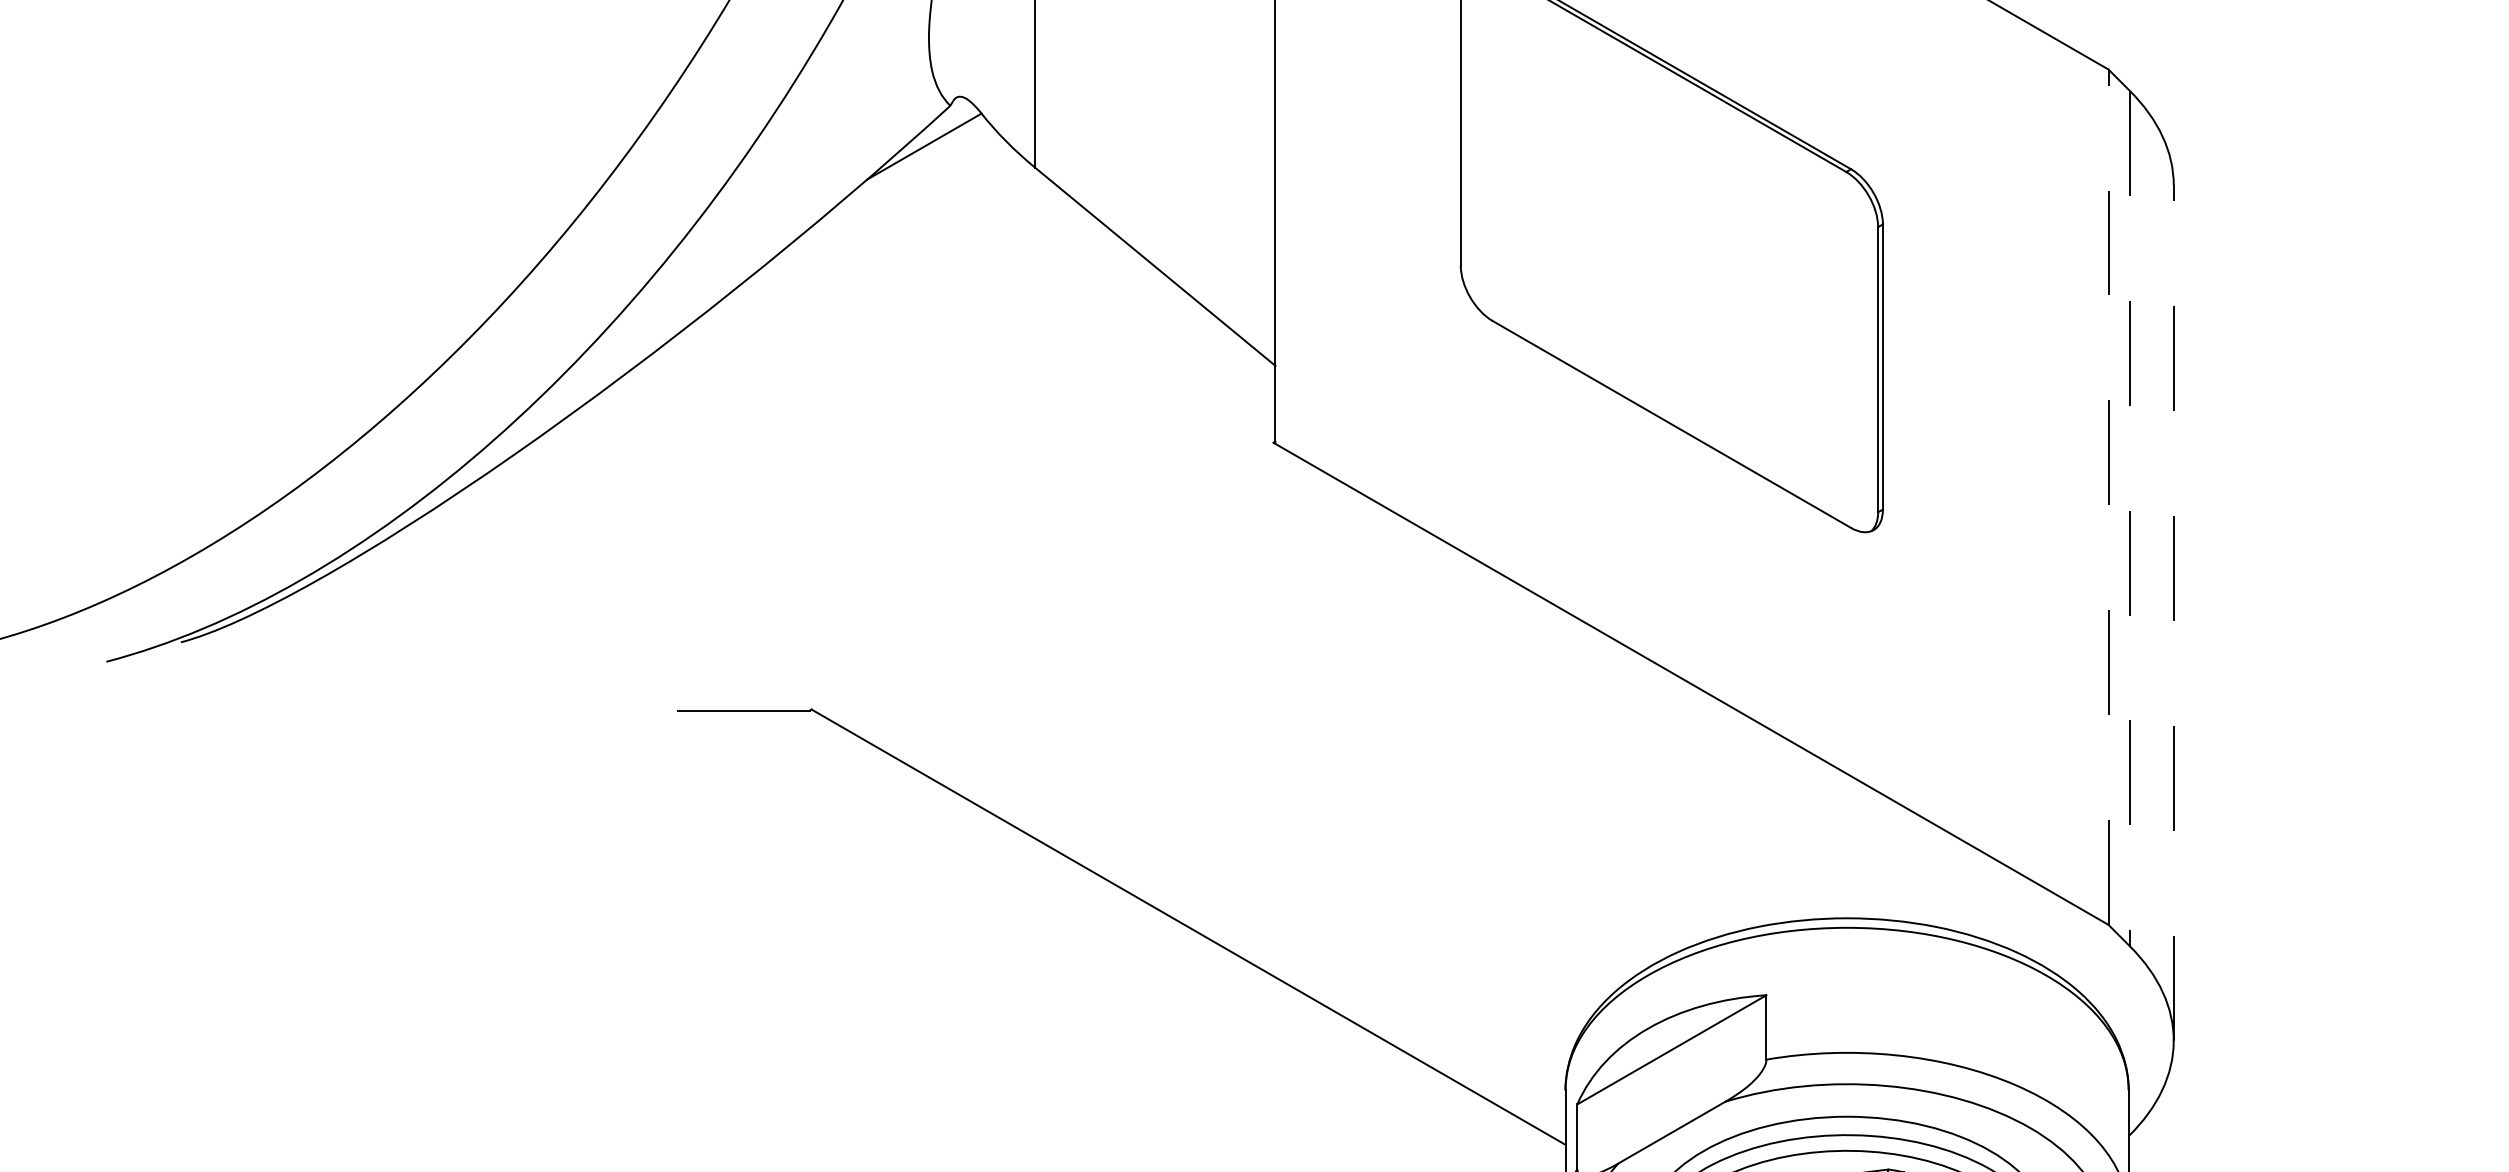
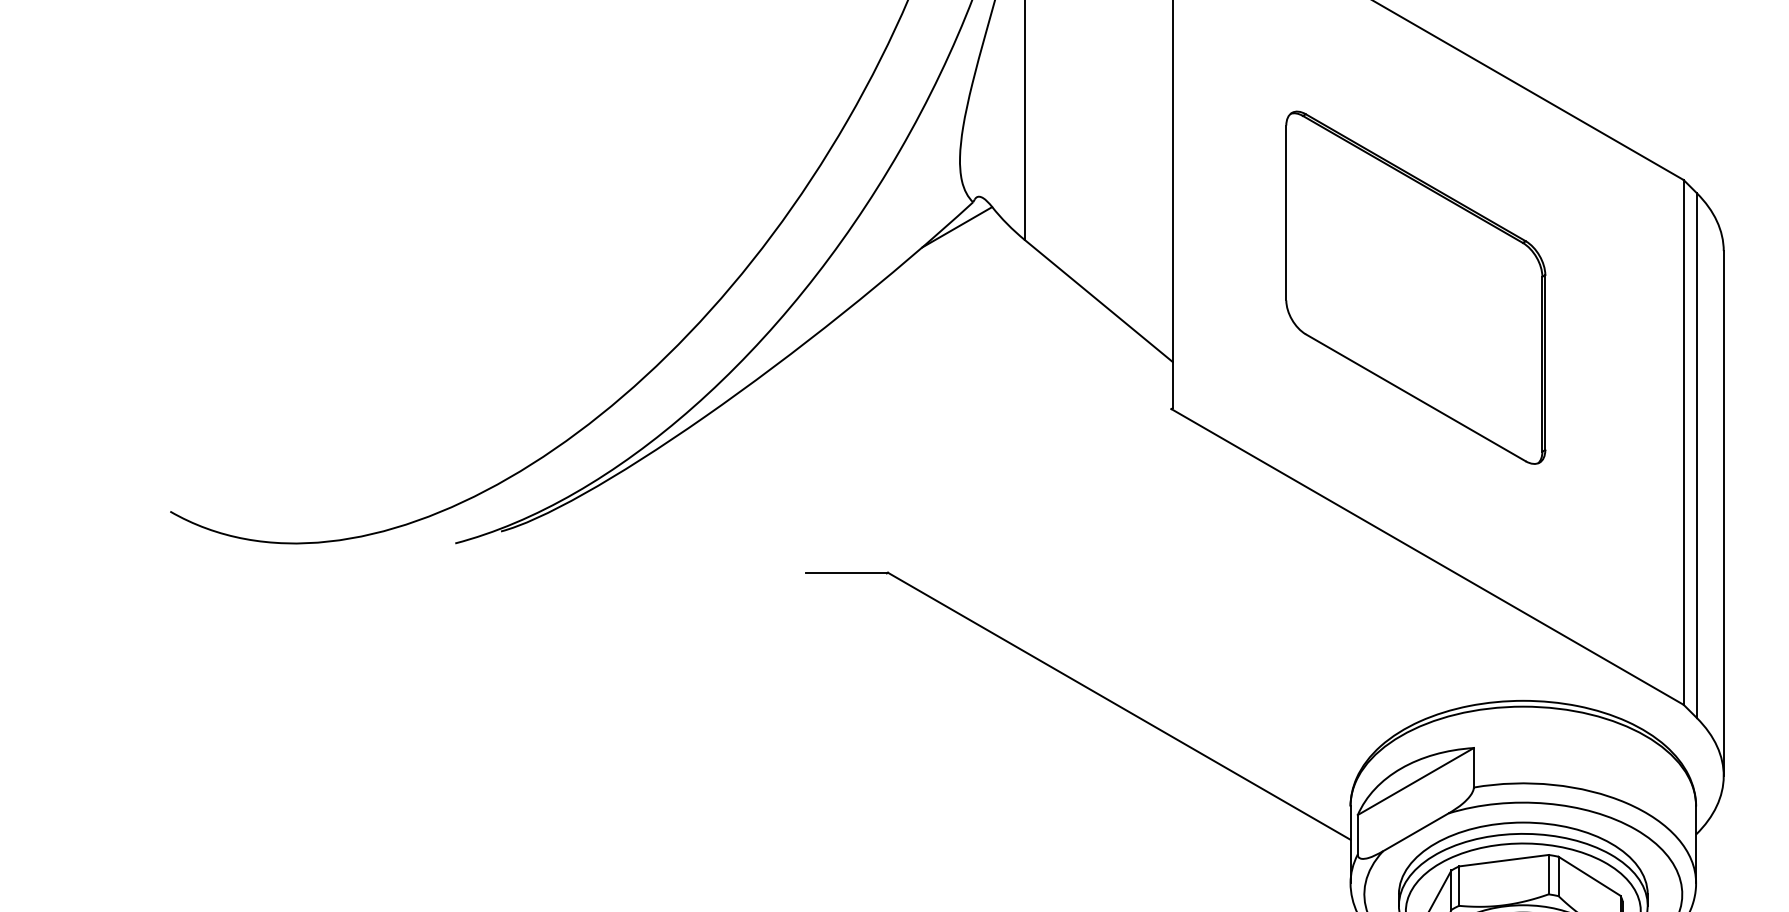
line: (2108, 495) -> (1683, 441), dashed -> solid
line: (2129, 520) -> (1696, 456), dashed -> solid
line: (2173, 612) -> (1723, 513), dashed -> solid

